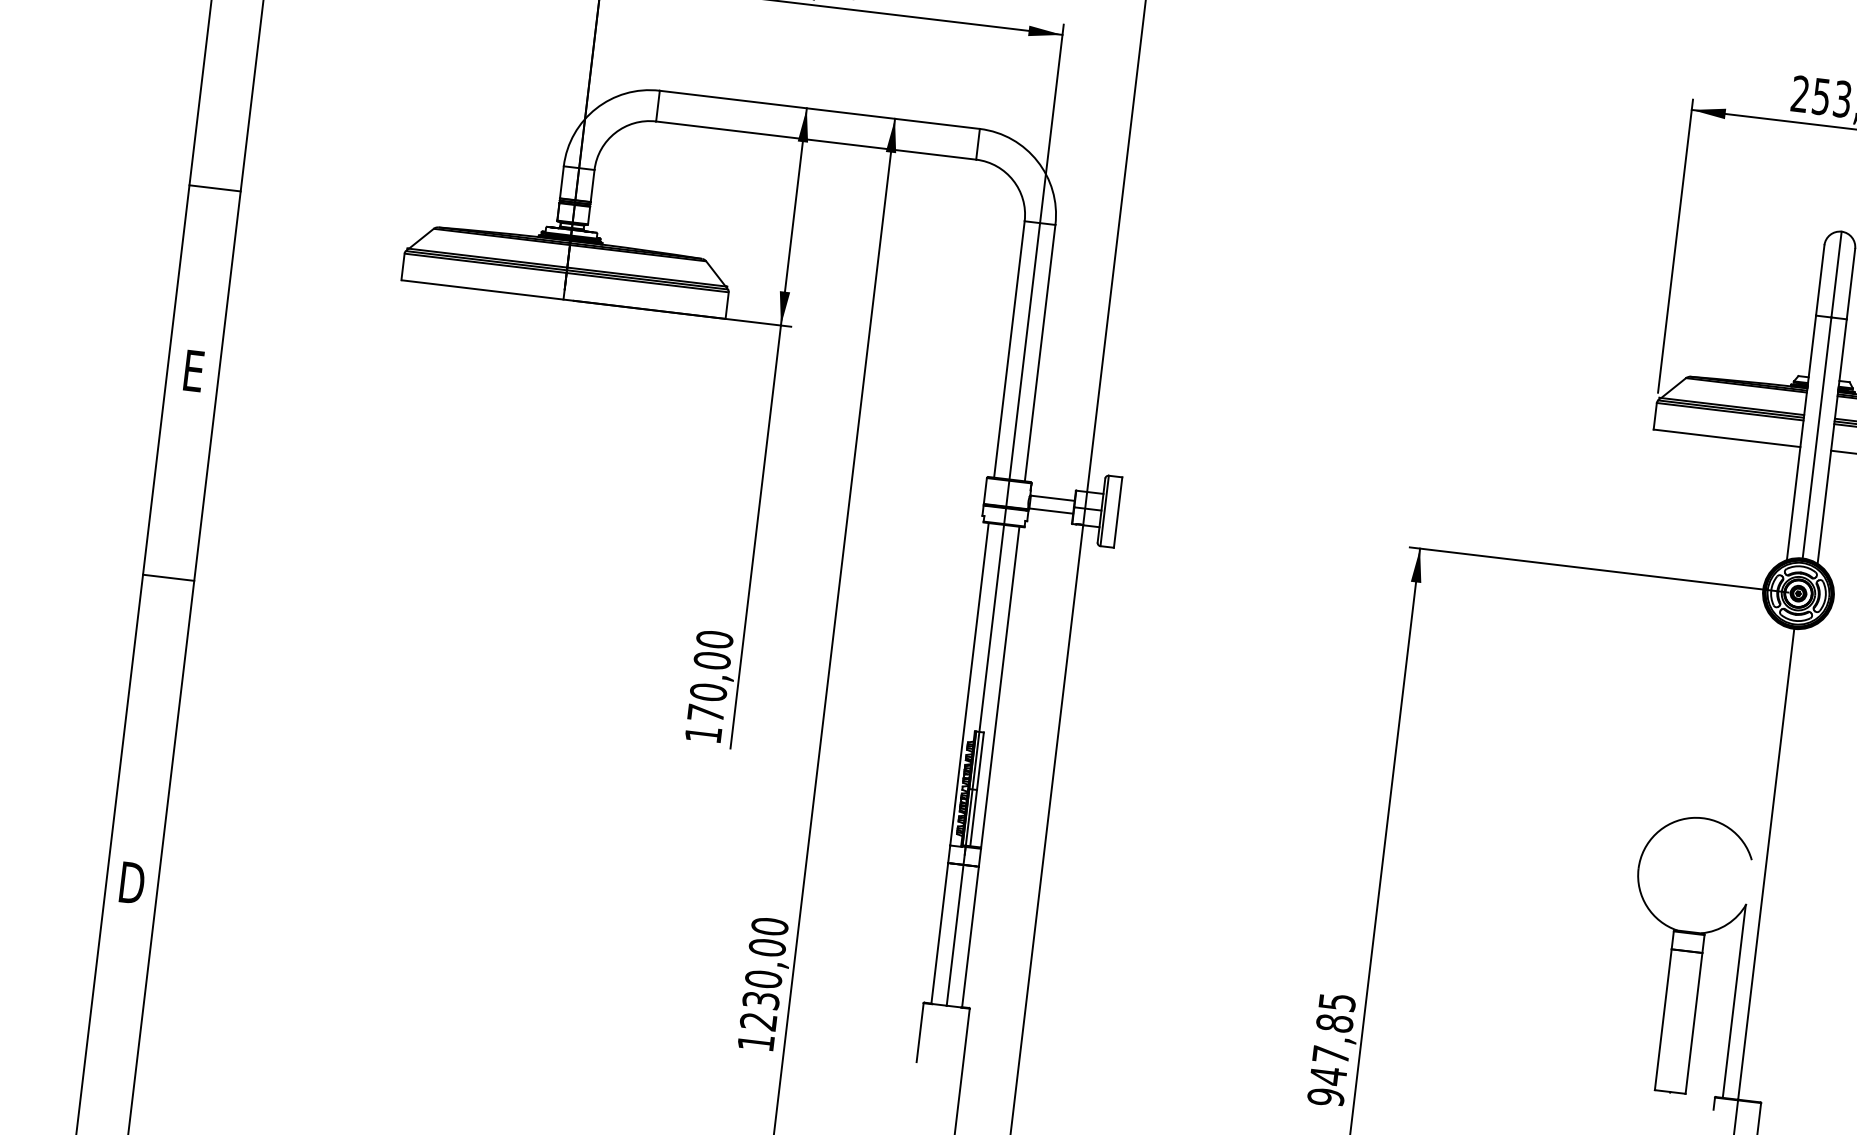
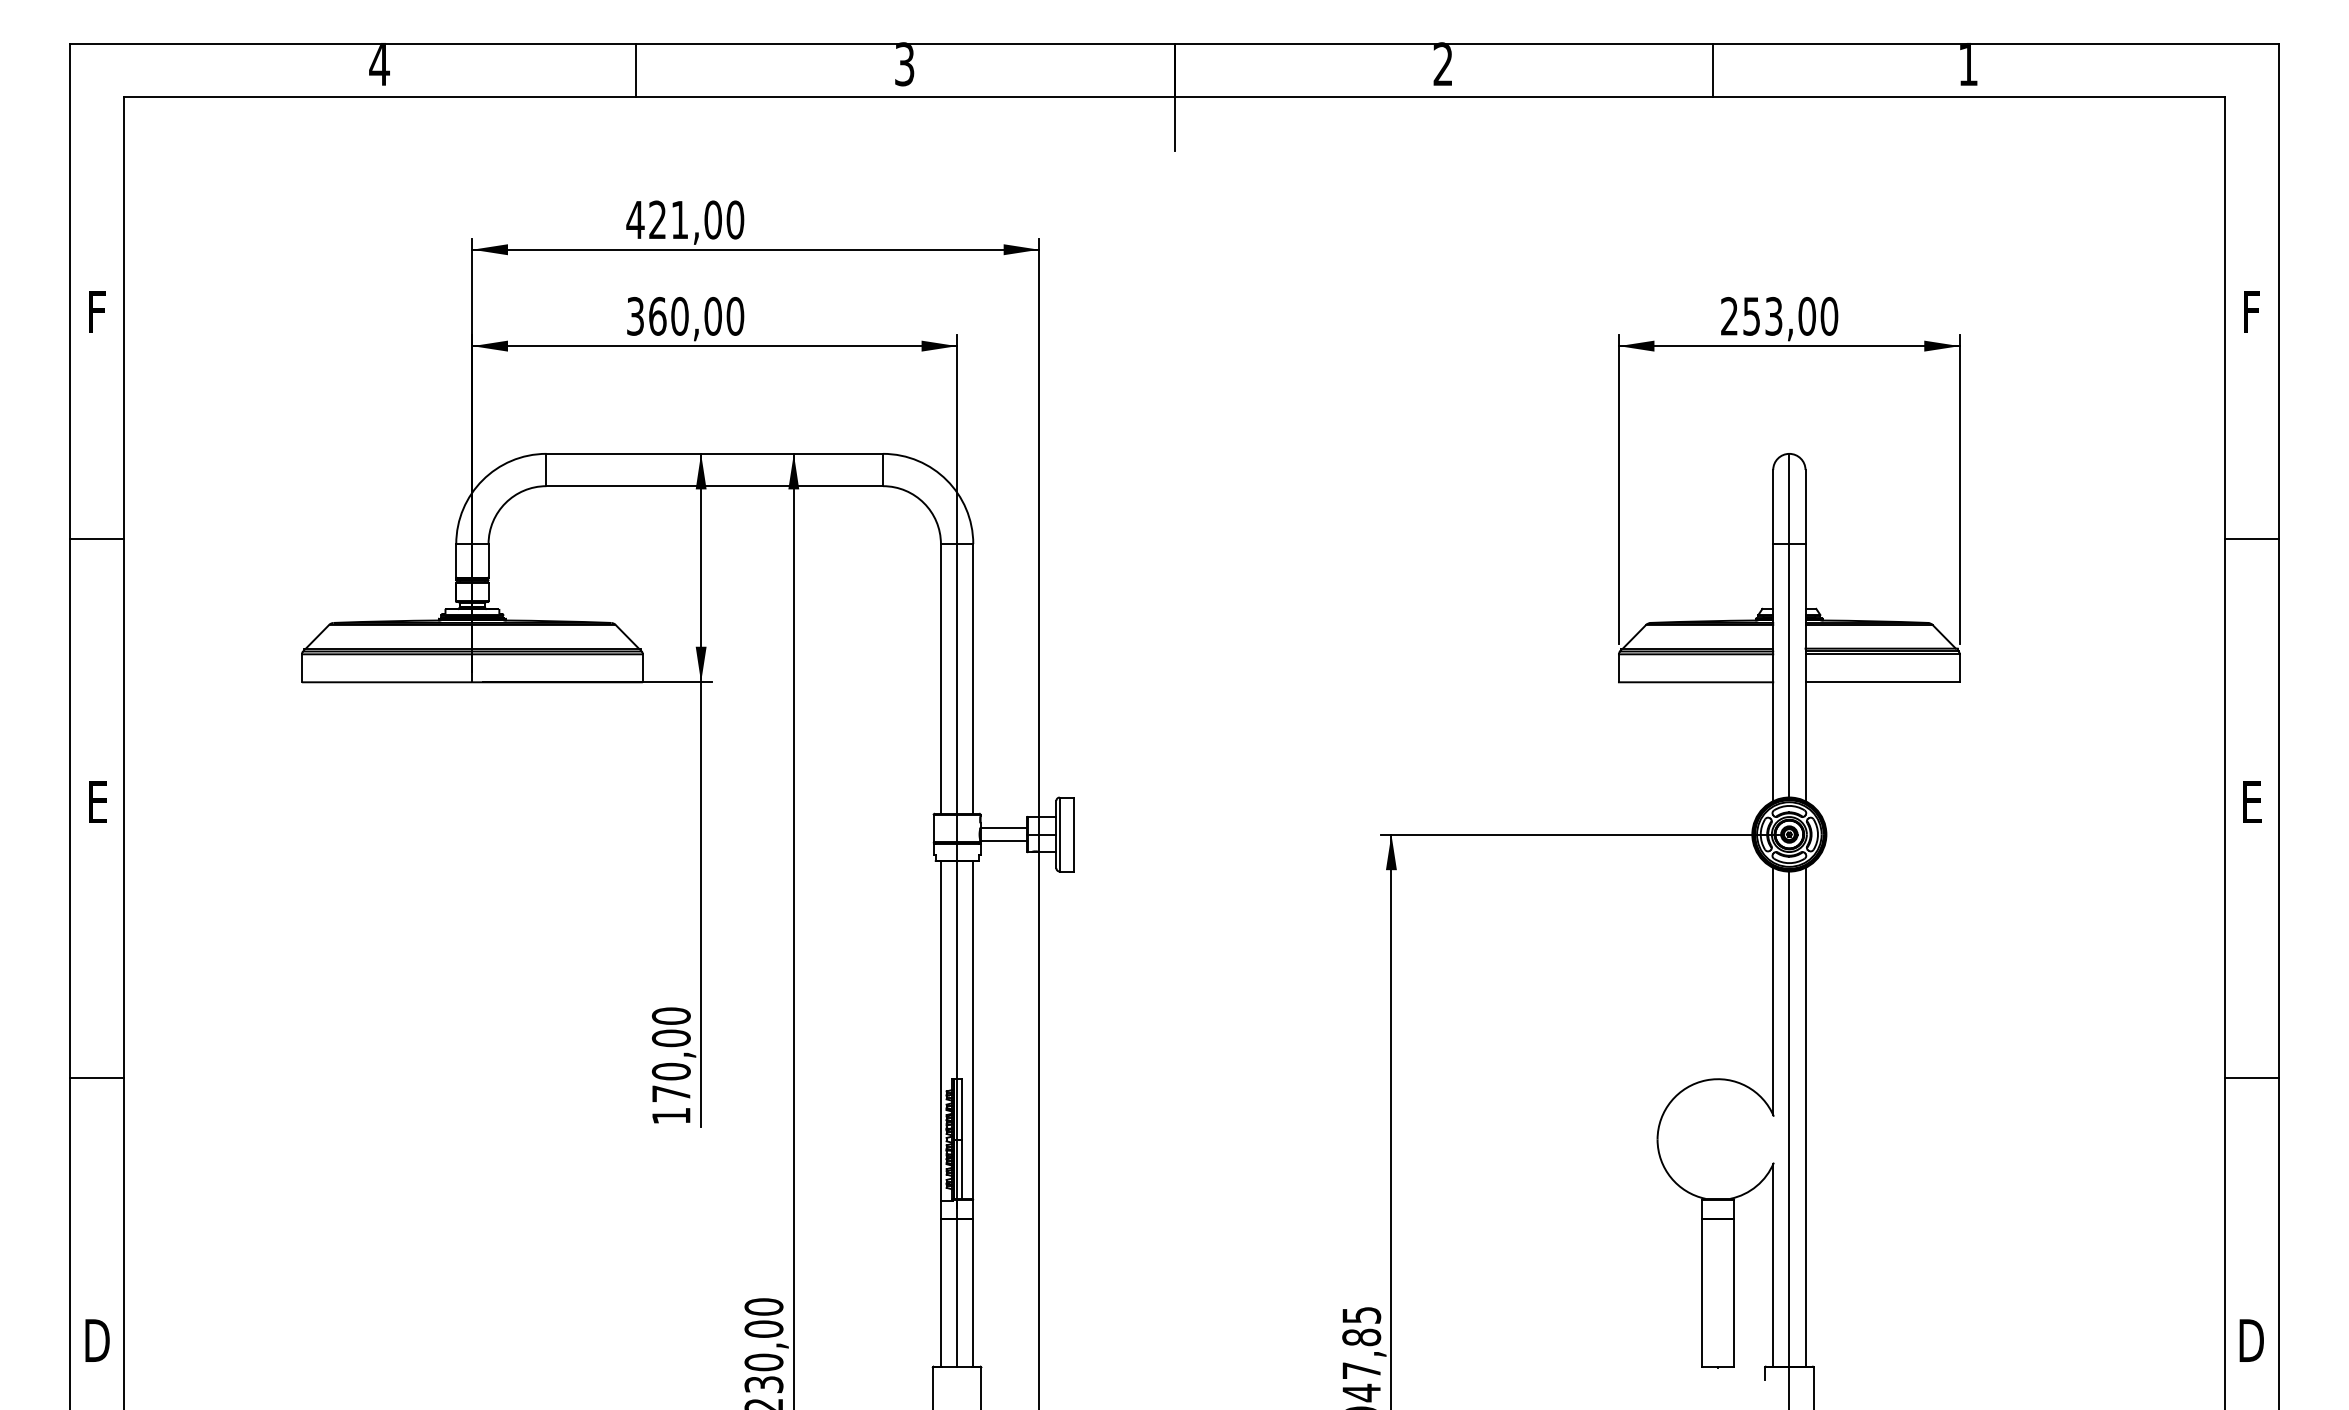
line: (215, 188) -> (97, 539), moved
line: (168, 577) -> (97, 1077), moved
line: (1765, 741) -> (1773, 991), added
line: (1781, 863) -> (1805, 1116), added

